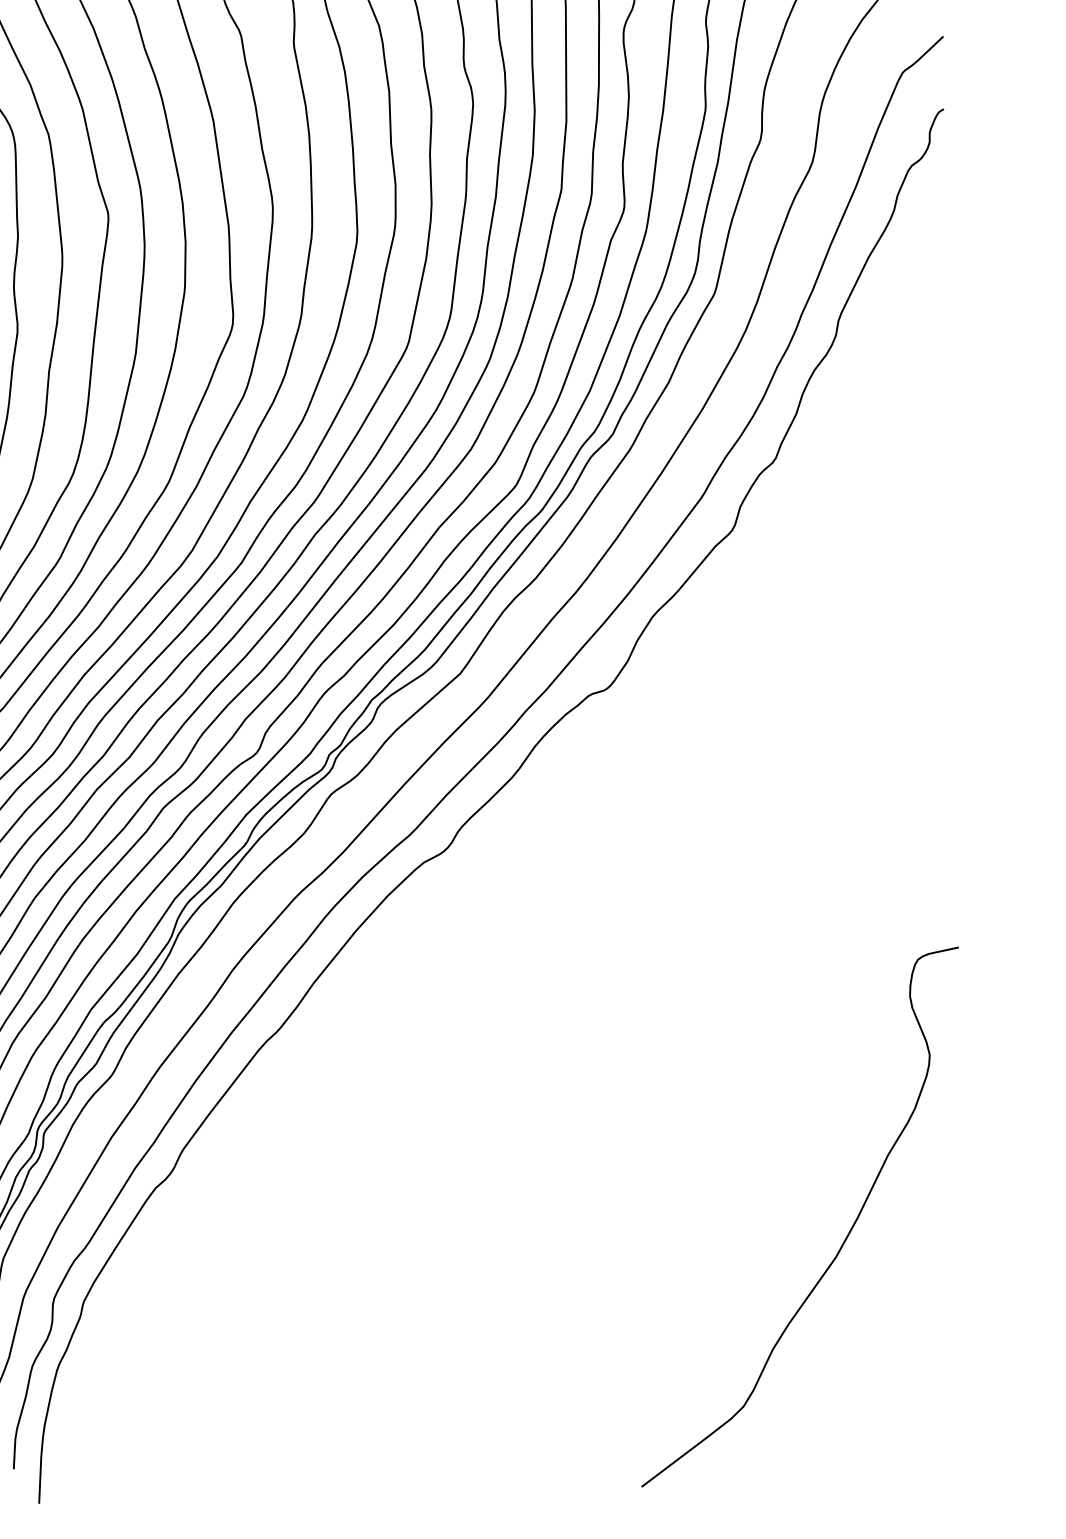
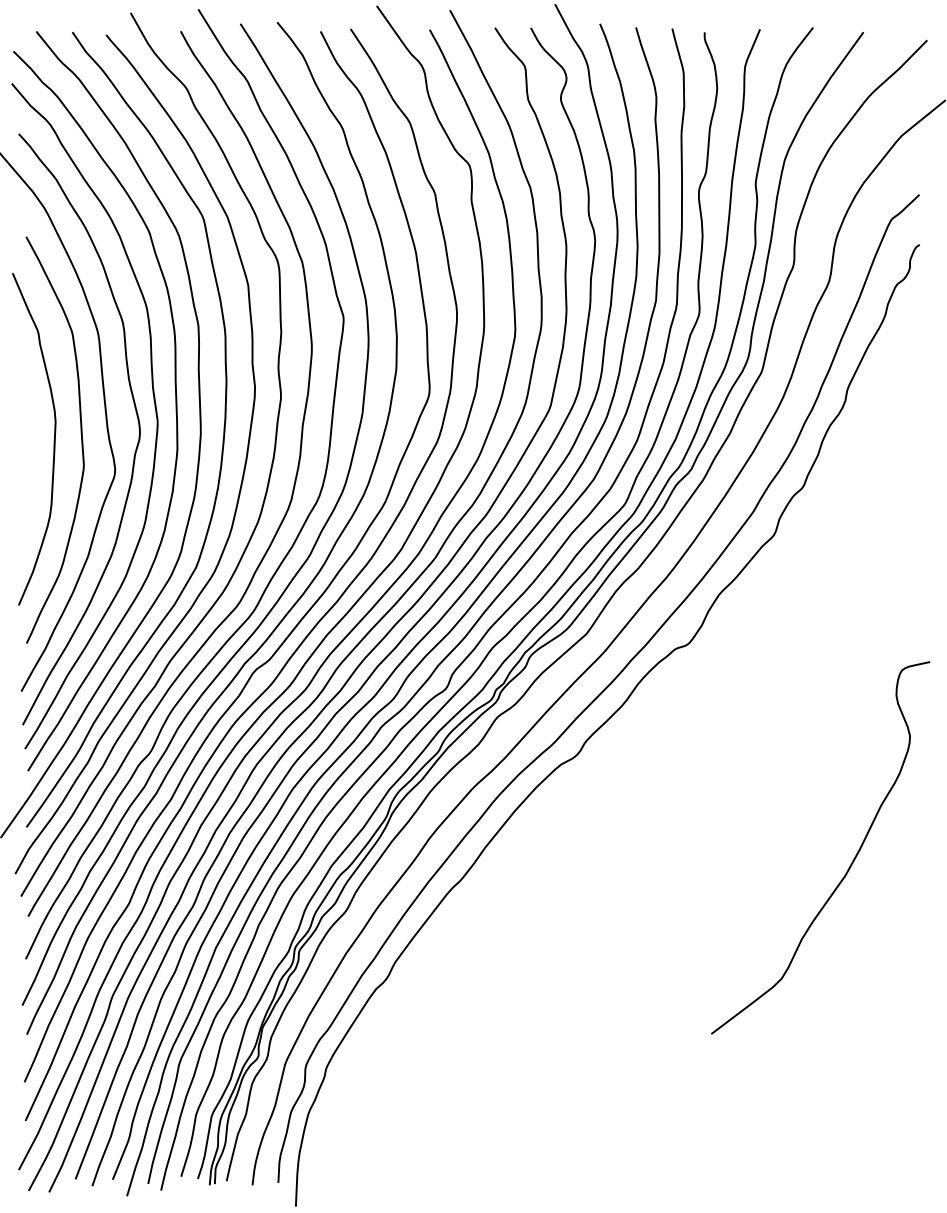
curve: (840, 1245) -> (848, 867), moved

